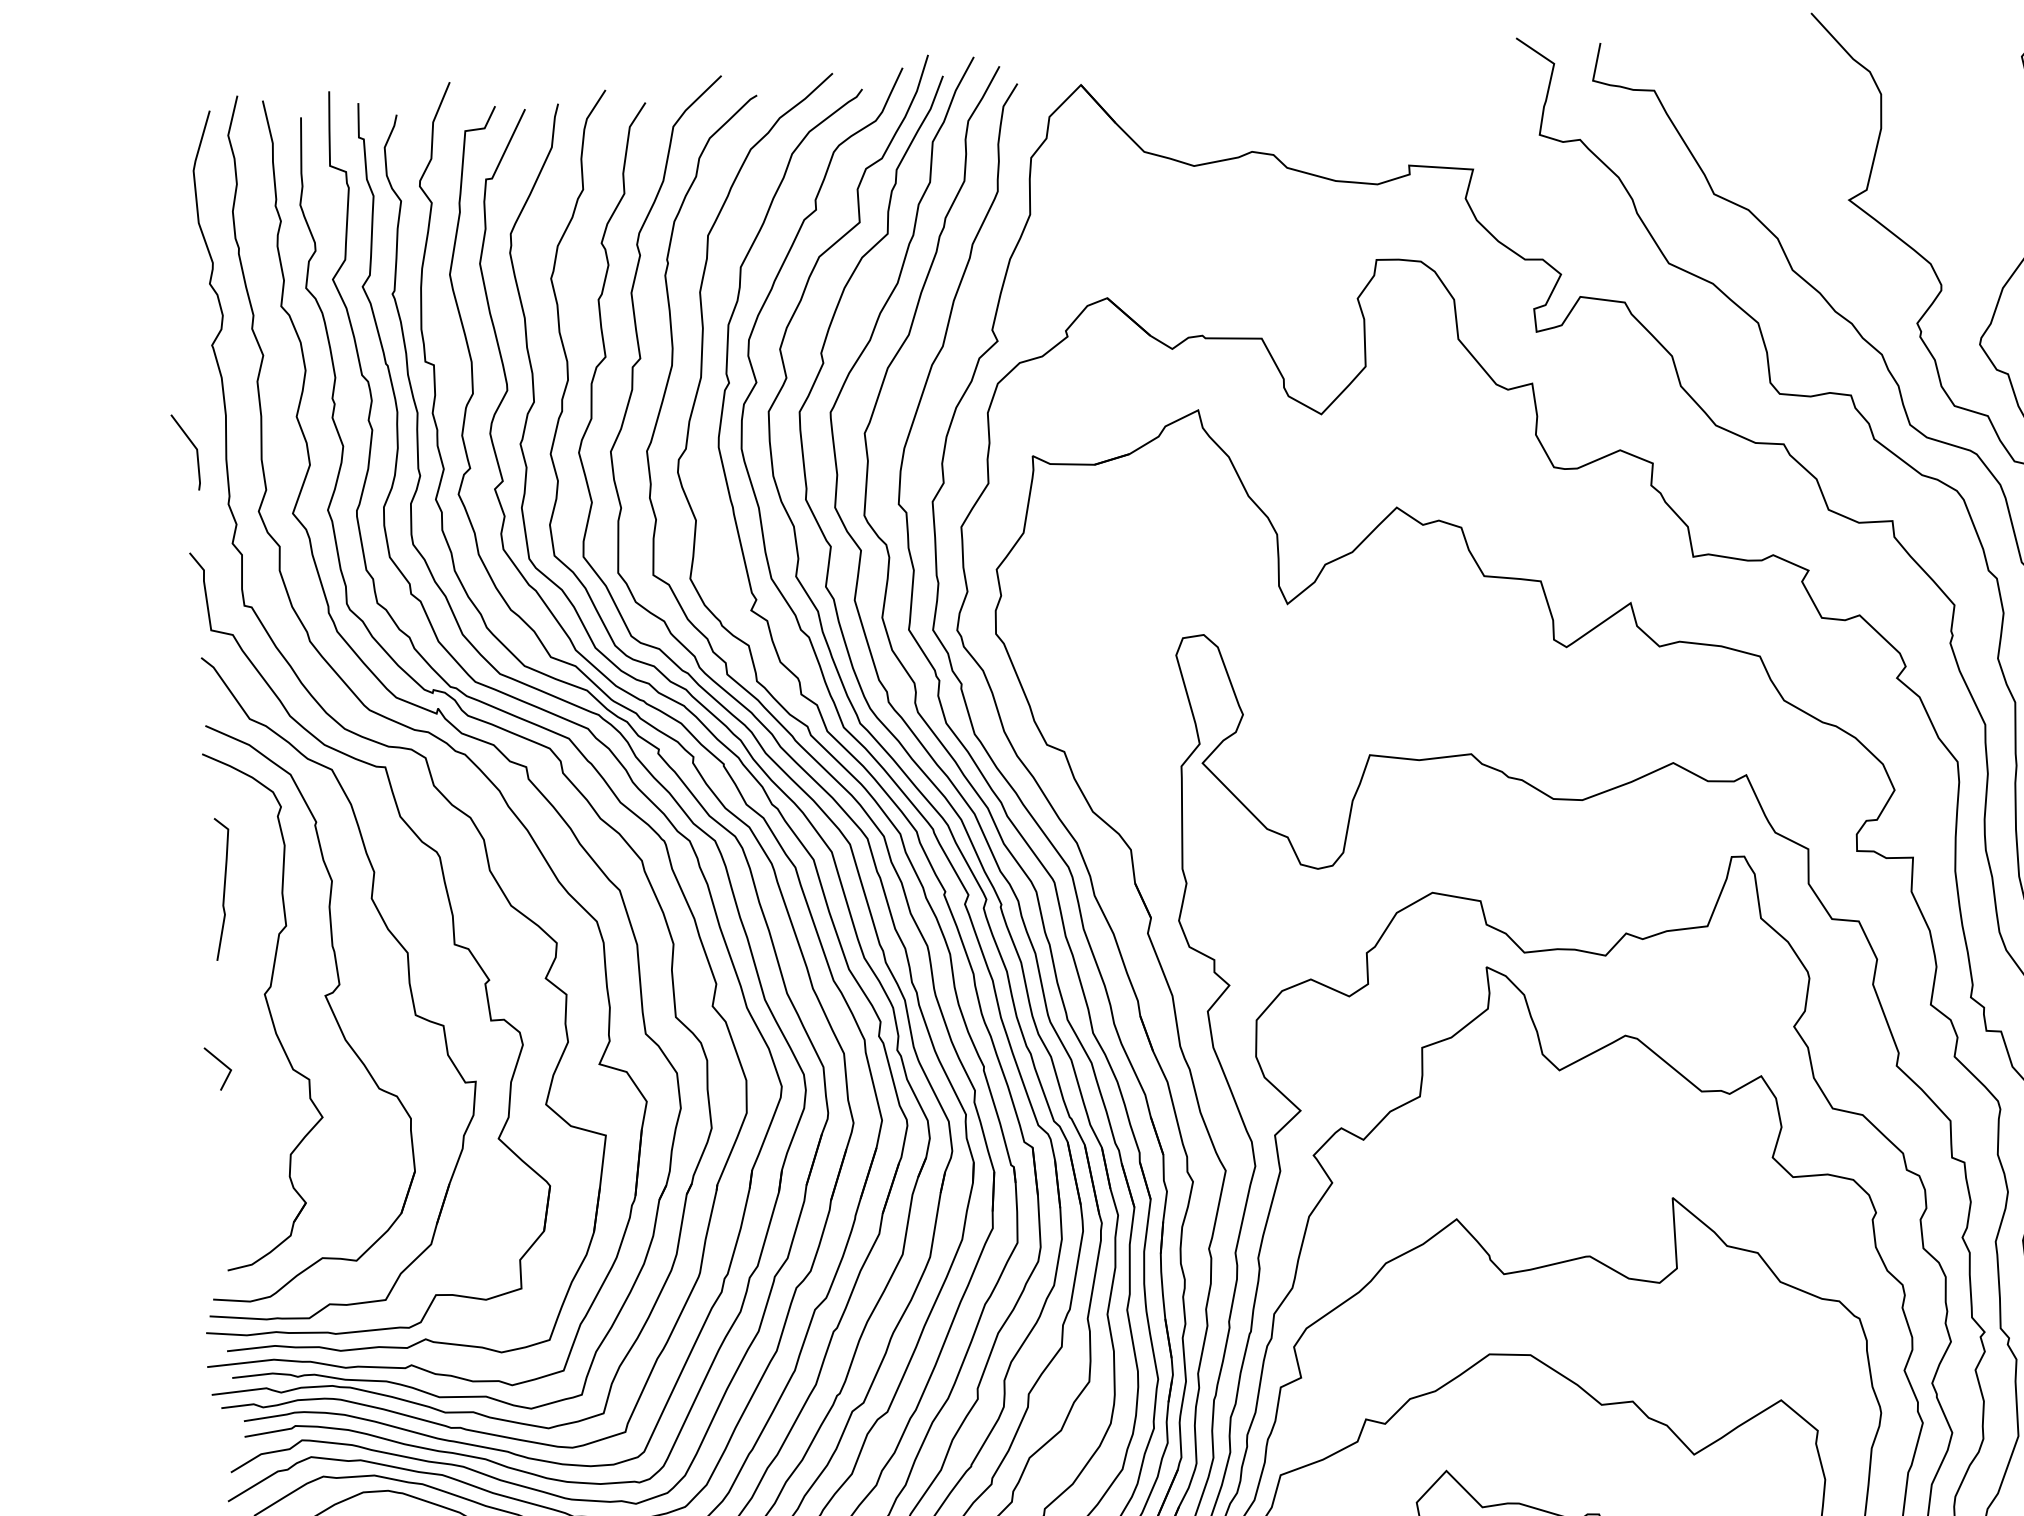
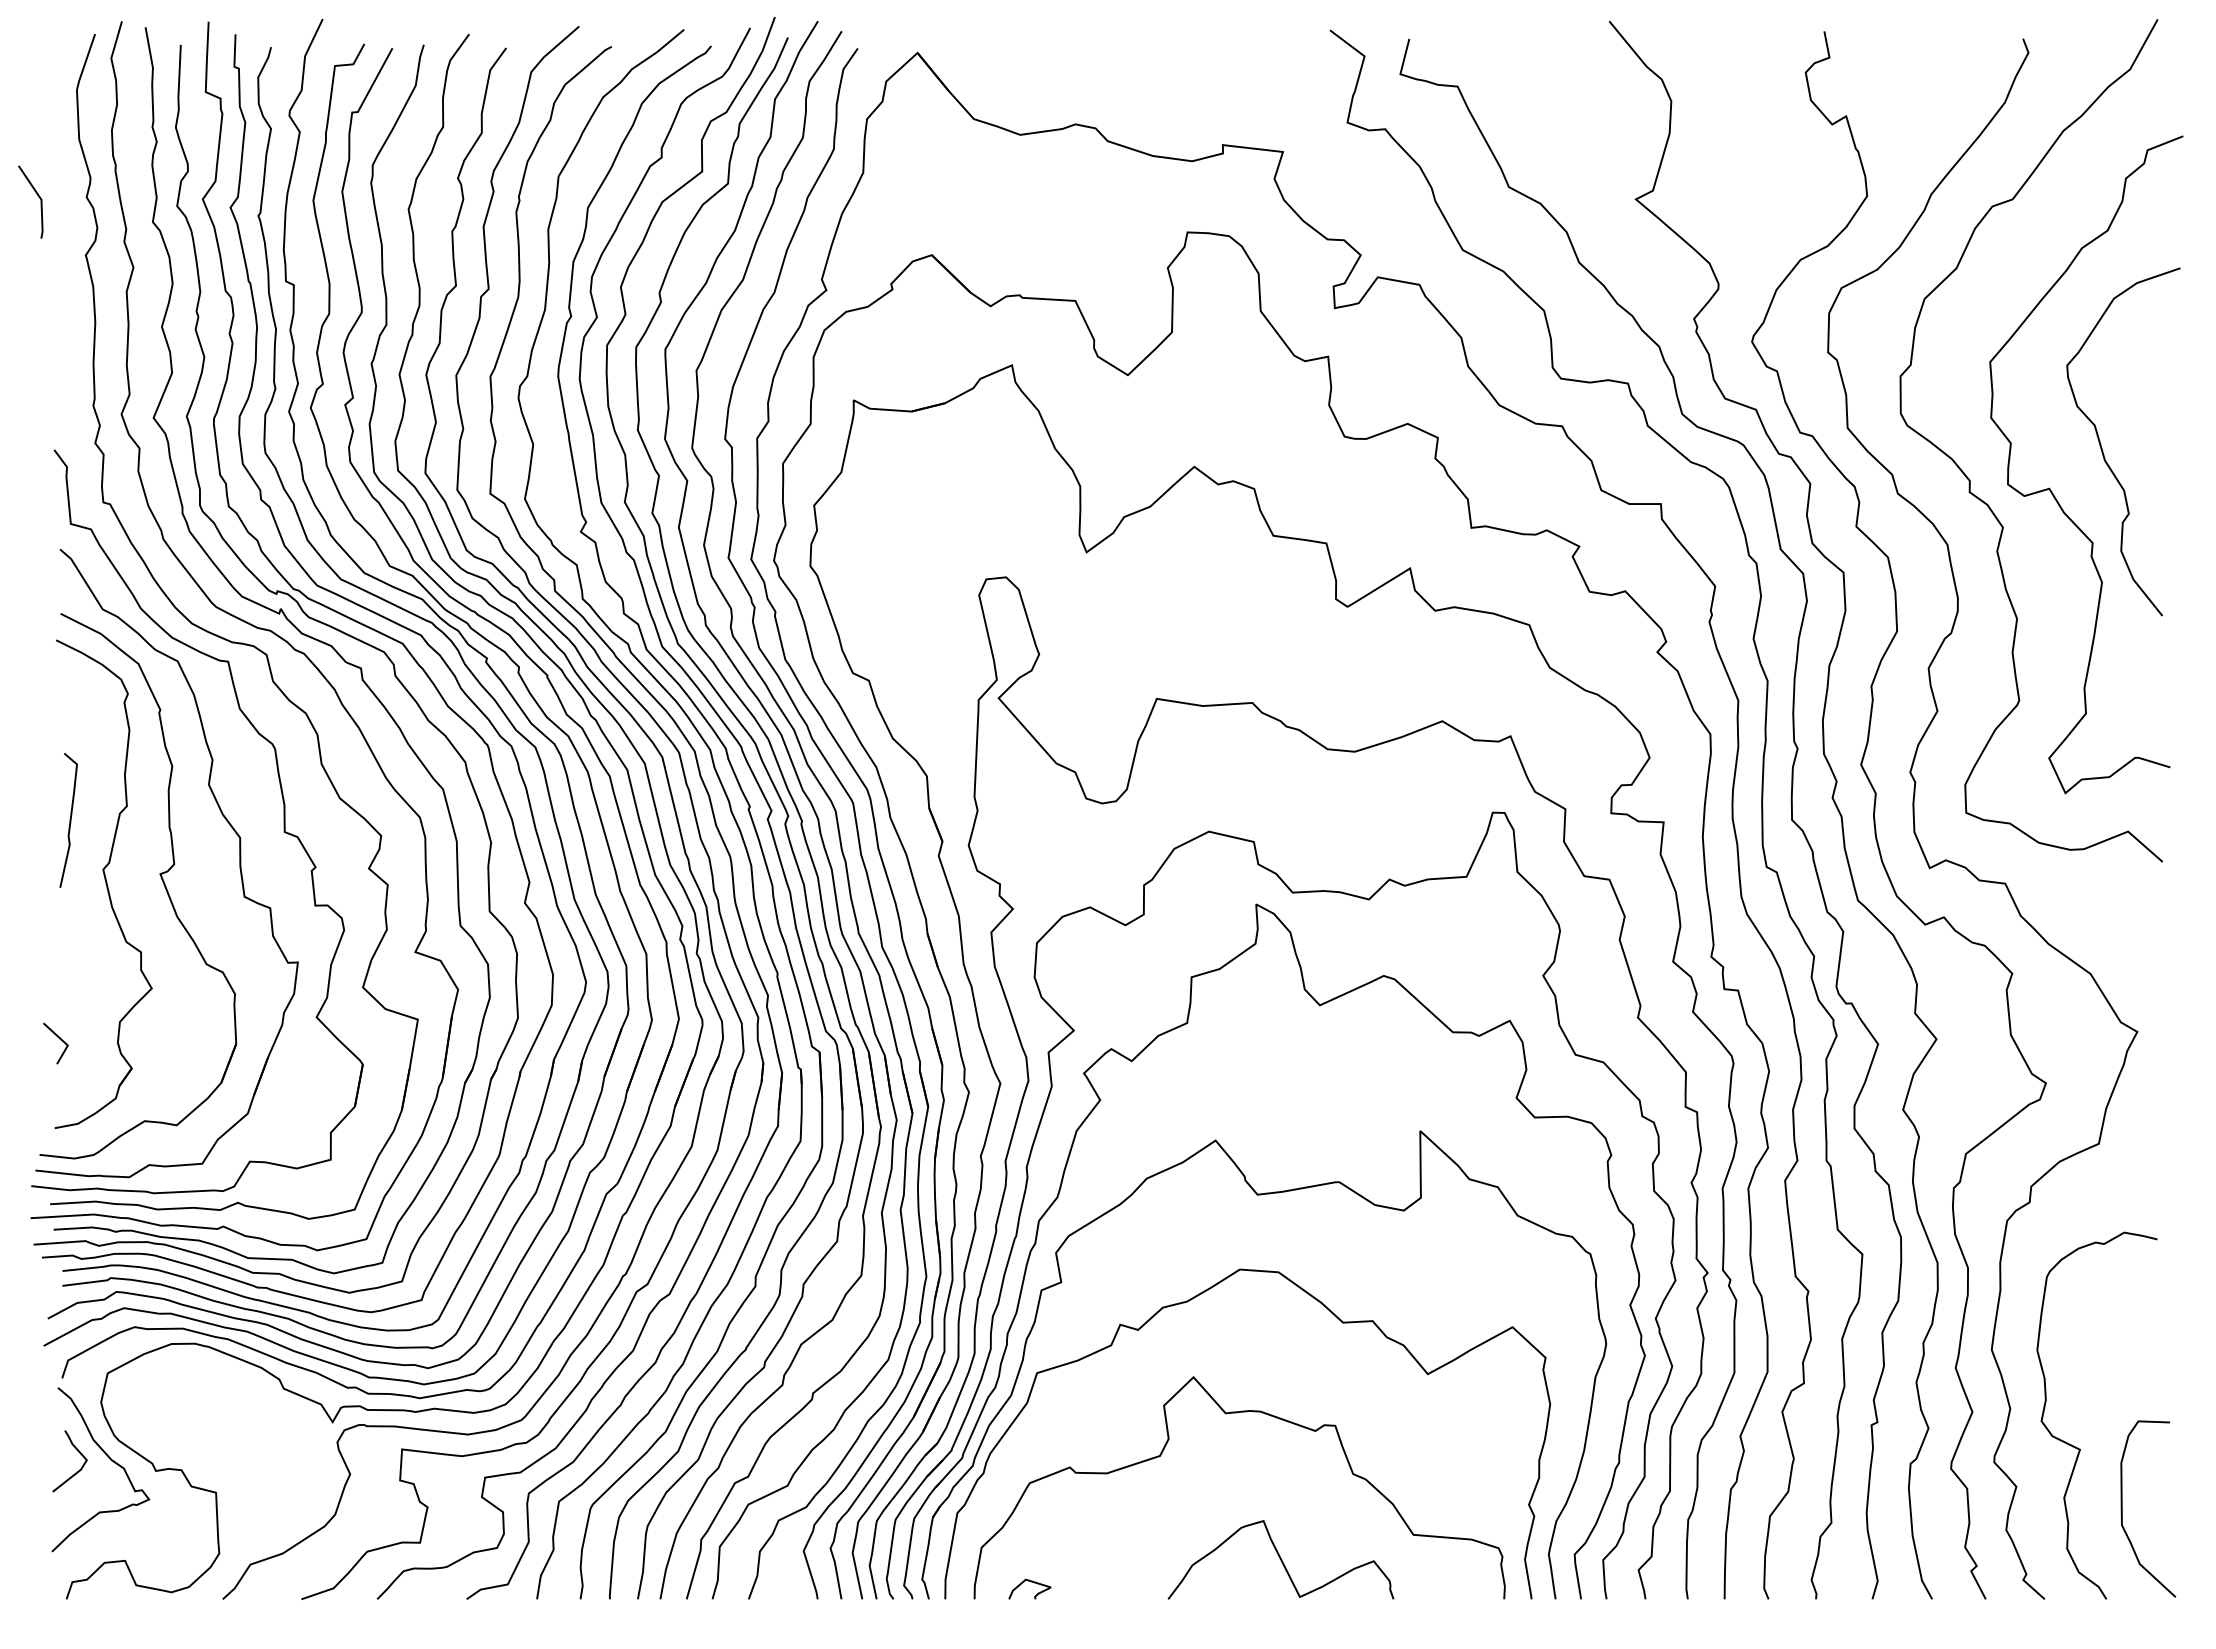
line: (193, 447) -> (38, 197), moved
curve: (223, 889) -> (69, 820), moved
line: (221, 1064) -> (59, 1039), moved

